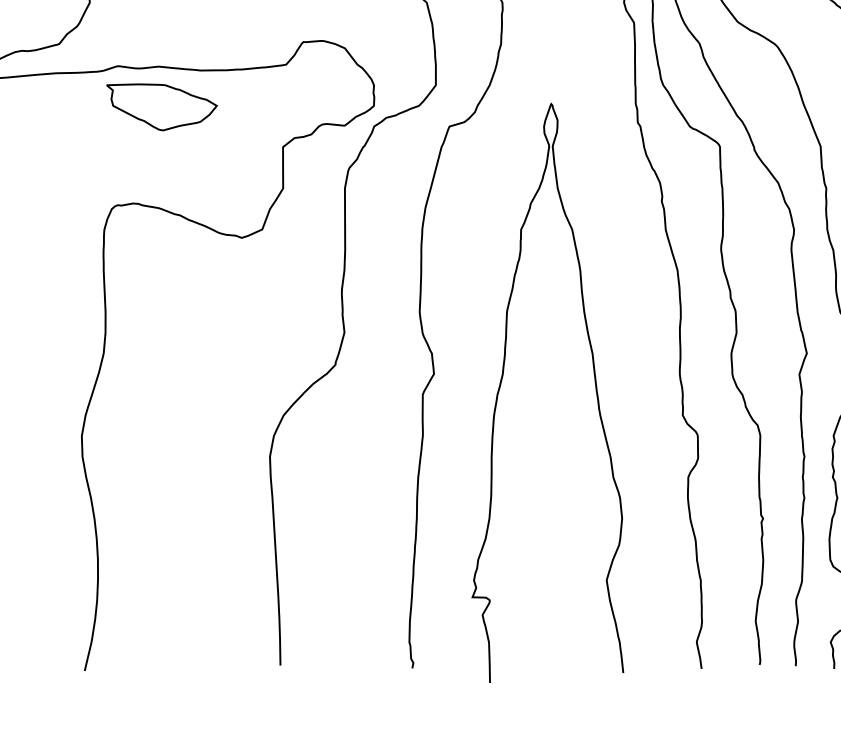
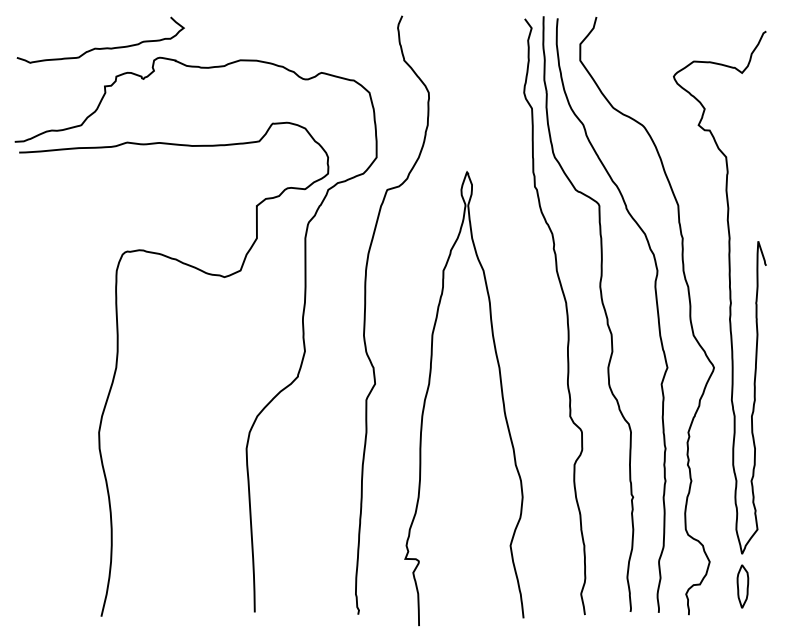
part: (162, 106) -> (162, 174), removed

